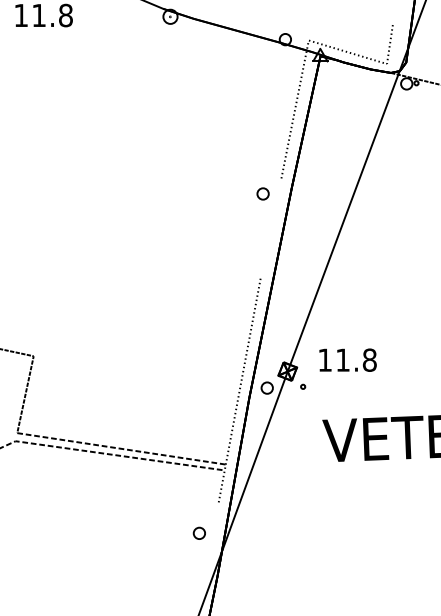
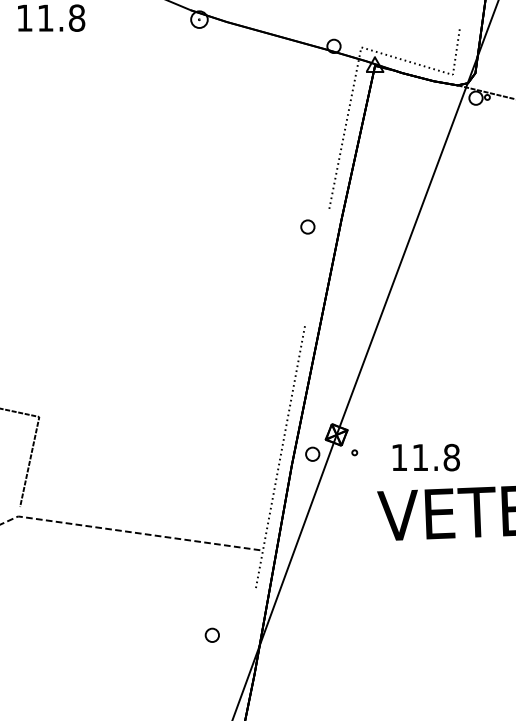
text: (347, 360) -> (425, 457), moved
line: (121, 448) -> (142, 524), removed
part: (198, 532) -> (211, 634), moved

